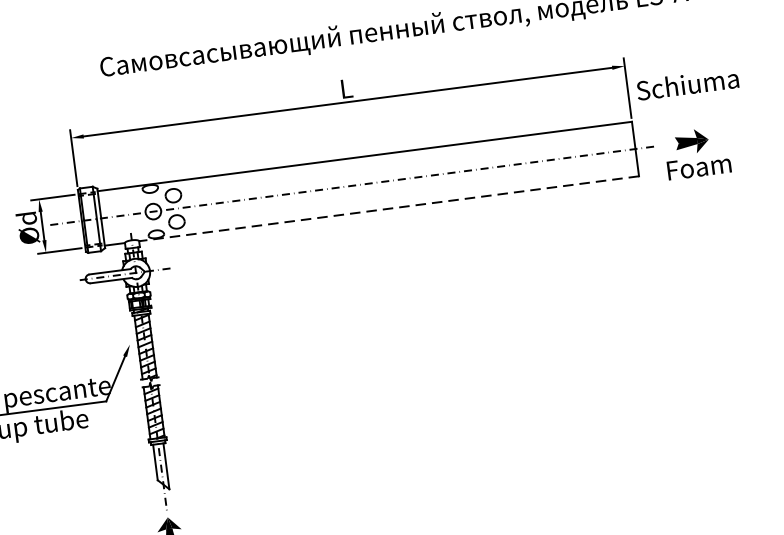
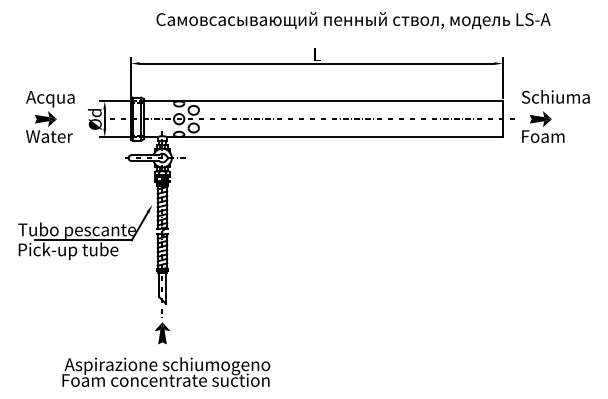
text: (687, 83) -> (555, 96), moved
line: (388, 208) -> (334, 137), dashed -> solid

